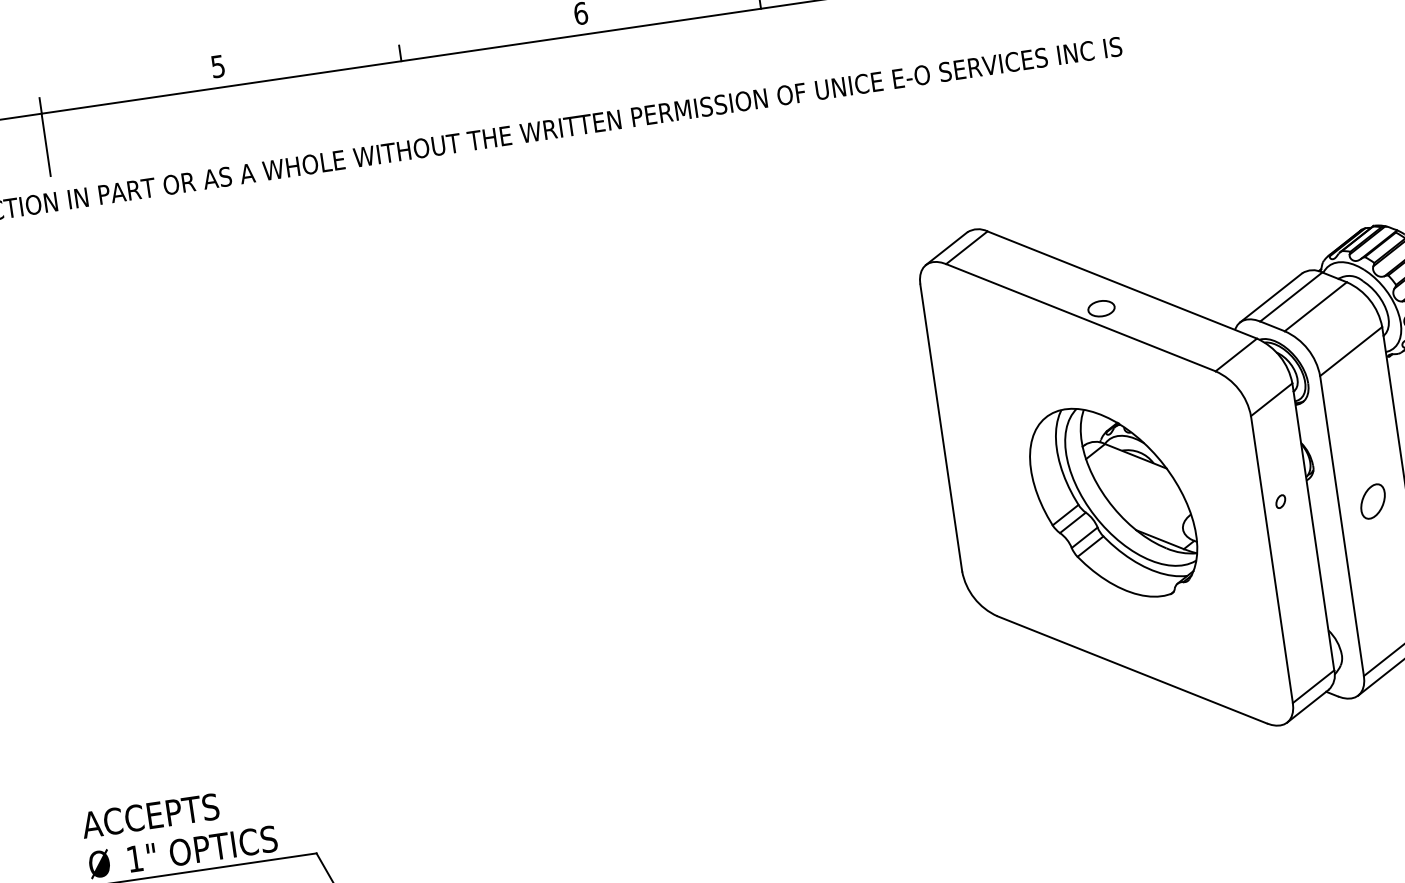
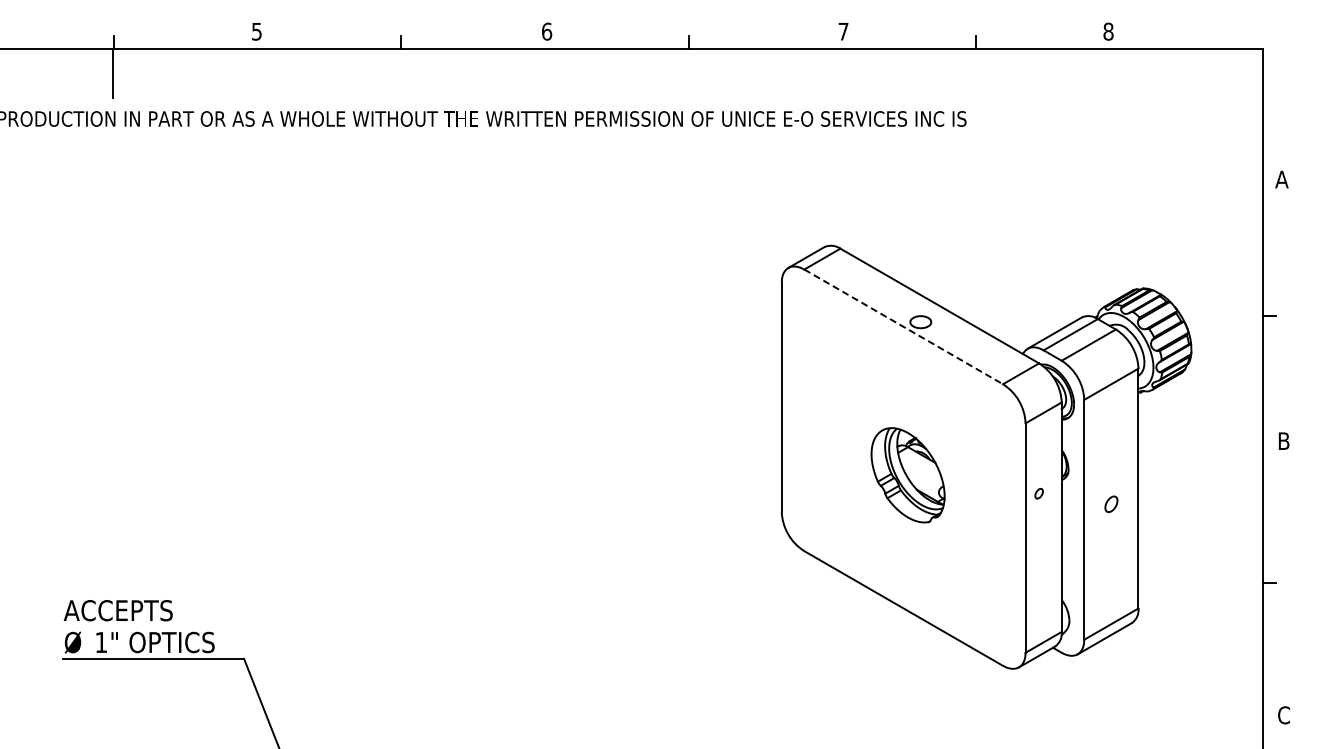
line: (1080, 317) -> (903, 326), solid -> dashed
part: (1112, 501) -> (907, 474), size x0.6
part: (1373, 501) -> (1111, 504), size x0.6

